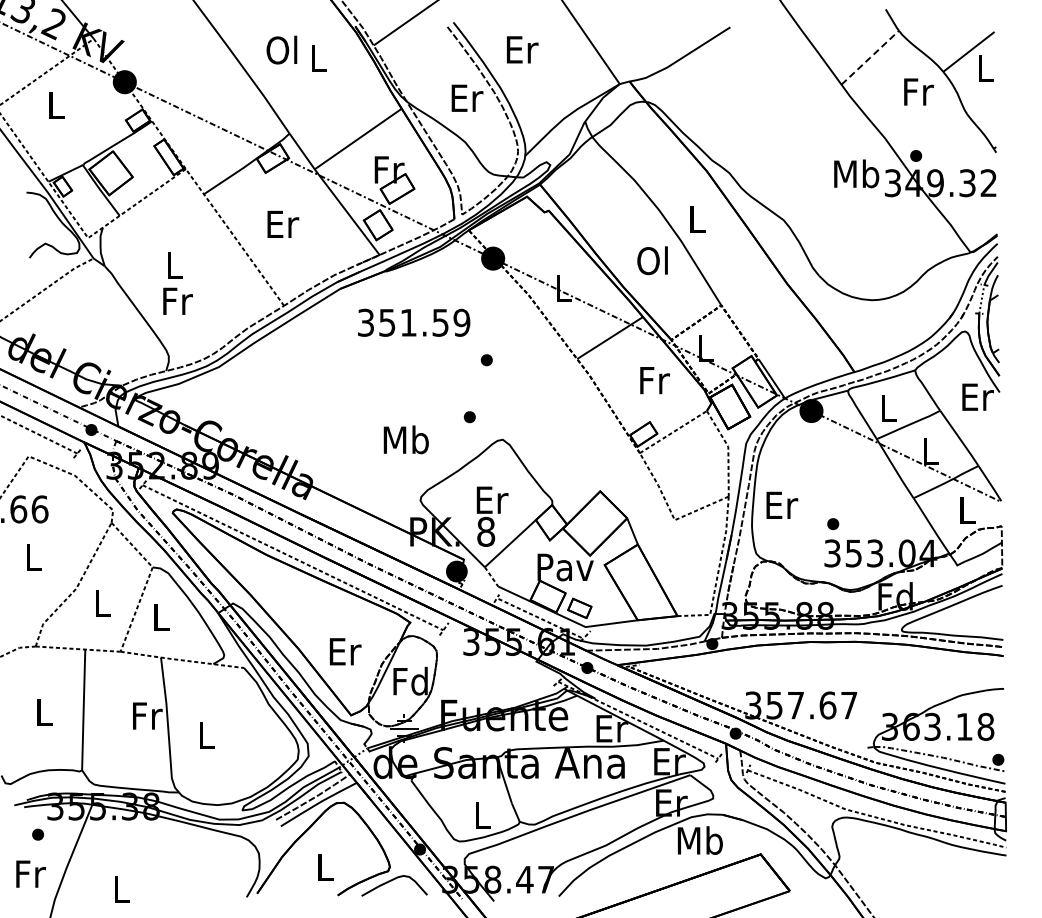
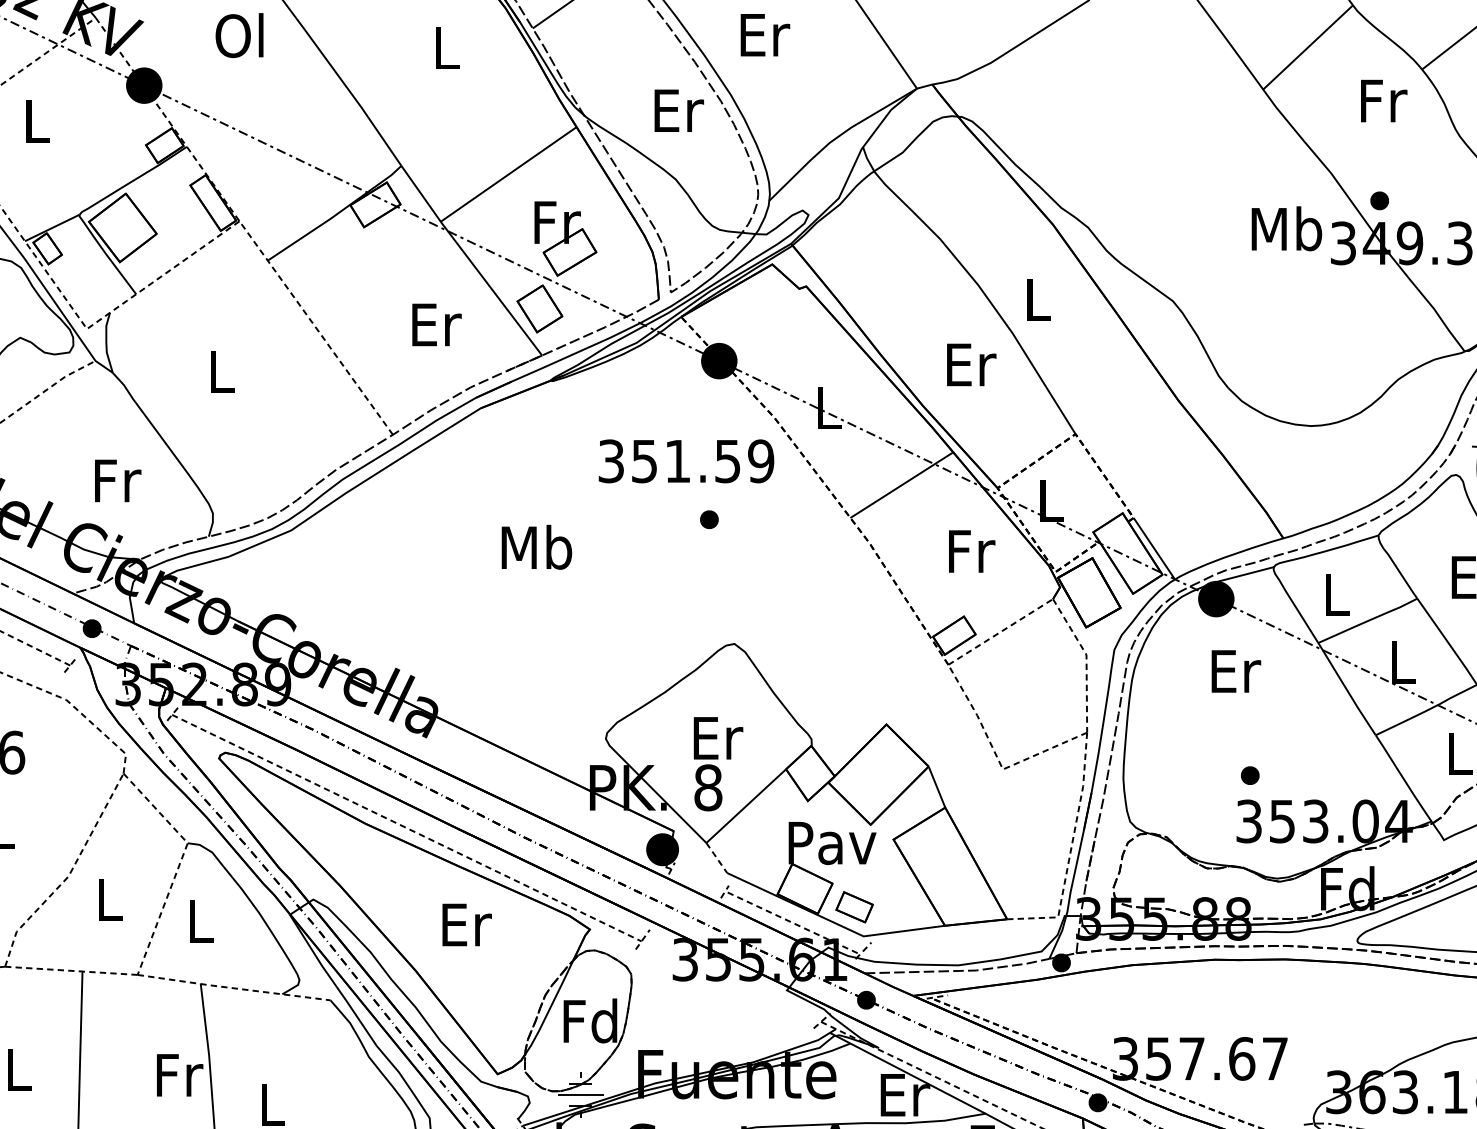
text: (281, 49) -> (238, 34), moved
line: (870, 57) -> (1308, 47), dashed -> solid
text: (283, 223) -> (437, 323), moved
text: (653, 260) -> (969, 364), Ol -> Er
text: (177, 300) -> (117, 479), moved
text: (414, 322) -> (687, 460), moved
part: (469, 417) -> (682, 609), removed
text: (405, 439) -> (535, 546), moved
text: (782, 504) -> (1236, 670), moved
text: (345, 651) -> (466, 924), moved

